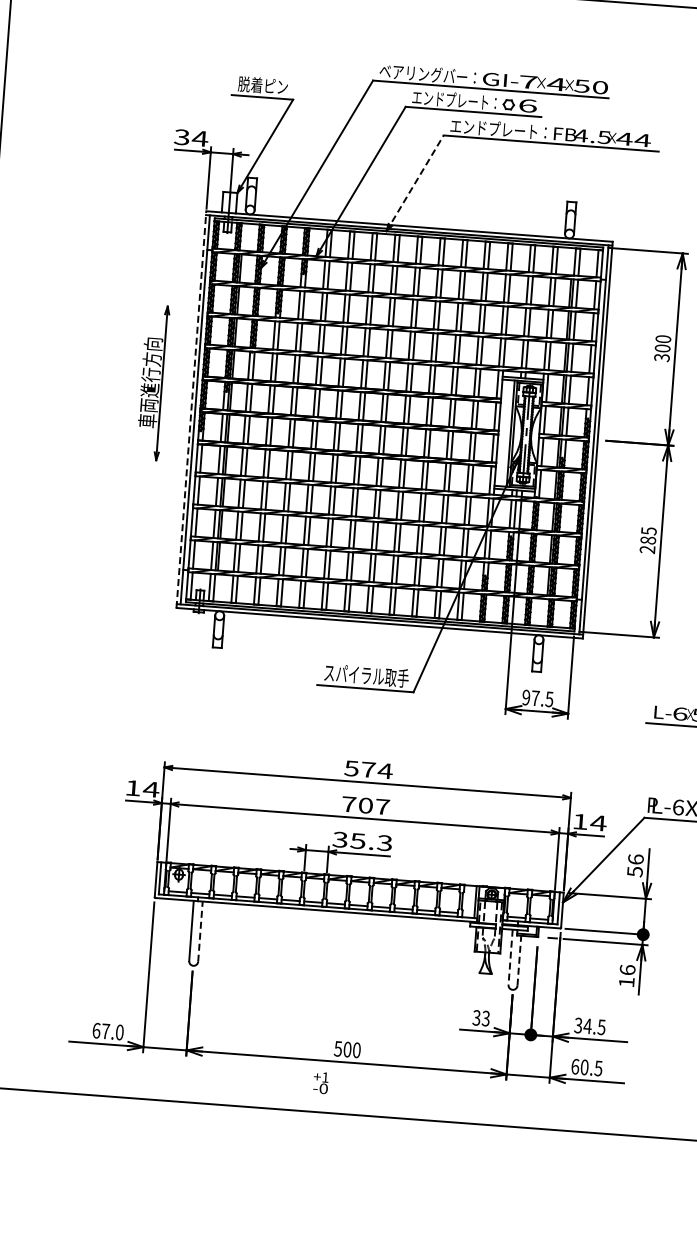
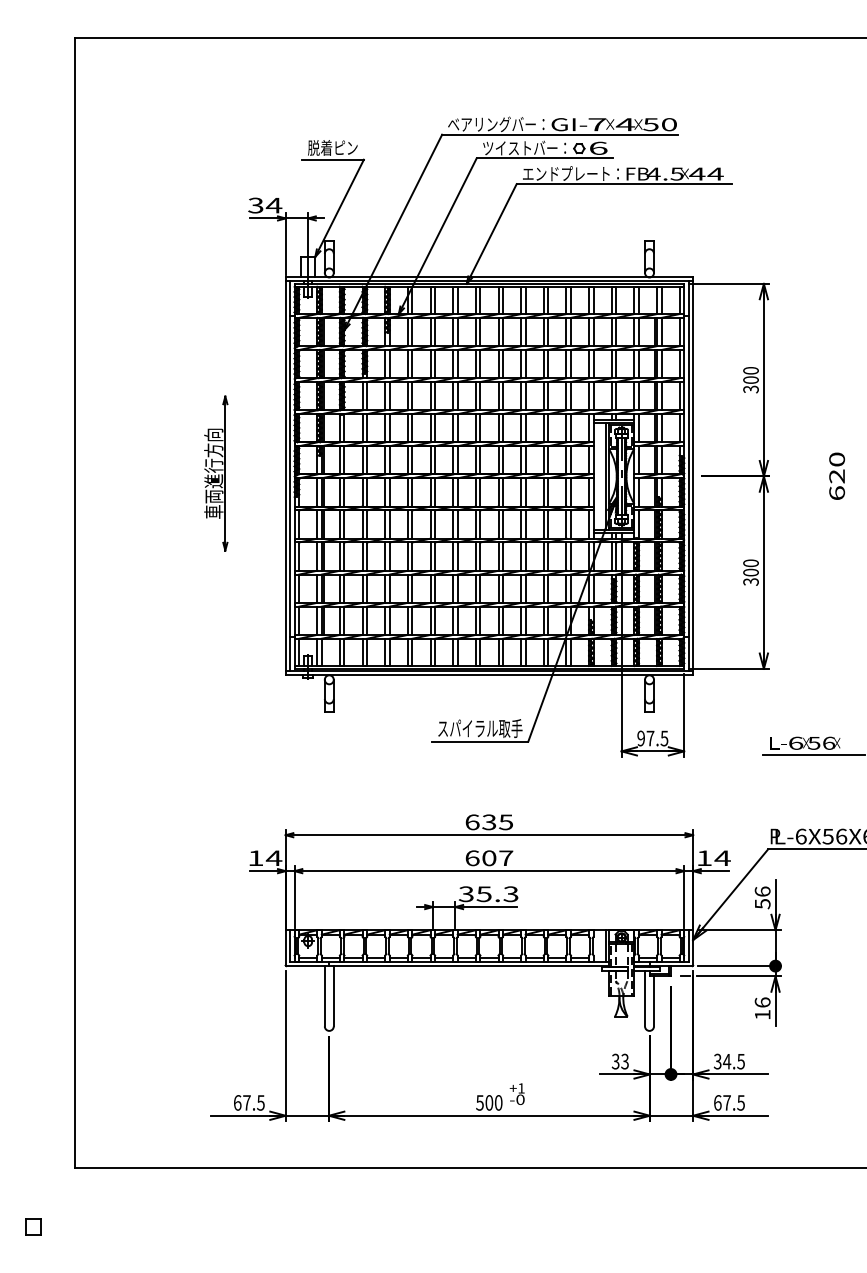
text: (454, 99) -> (524, 147), エンドプレート： -> ツイストバー：
line: (414, 183) -> (491, 234), dashed -> solid
part: (153, 382) -> (216, 473), moved
line: (191, 409) -> (285, 476), dashed -> solid
text: (647, 540) -> (750, 572), 285 -> 300
text: (368, 770) -> (489, 822), 574 -> 635
text: (349, 804) -> (472, 858), 707 -> 607
line: (200, 930) -> (333, 995), dashed -> solid
line: (511, 957) -> (645, 998), dashed -> solid
line: (519, 959) -> (654, 1000), dashed -> solid
text: (119, 1032) -> (260, 1102), 67.0 -> 67.5
text: (584, 1066) -> (726, 1102), 60.5 -> 67.5
text: (320, 1082) -> (516, 1093), moved

